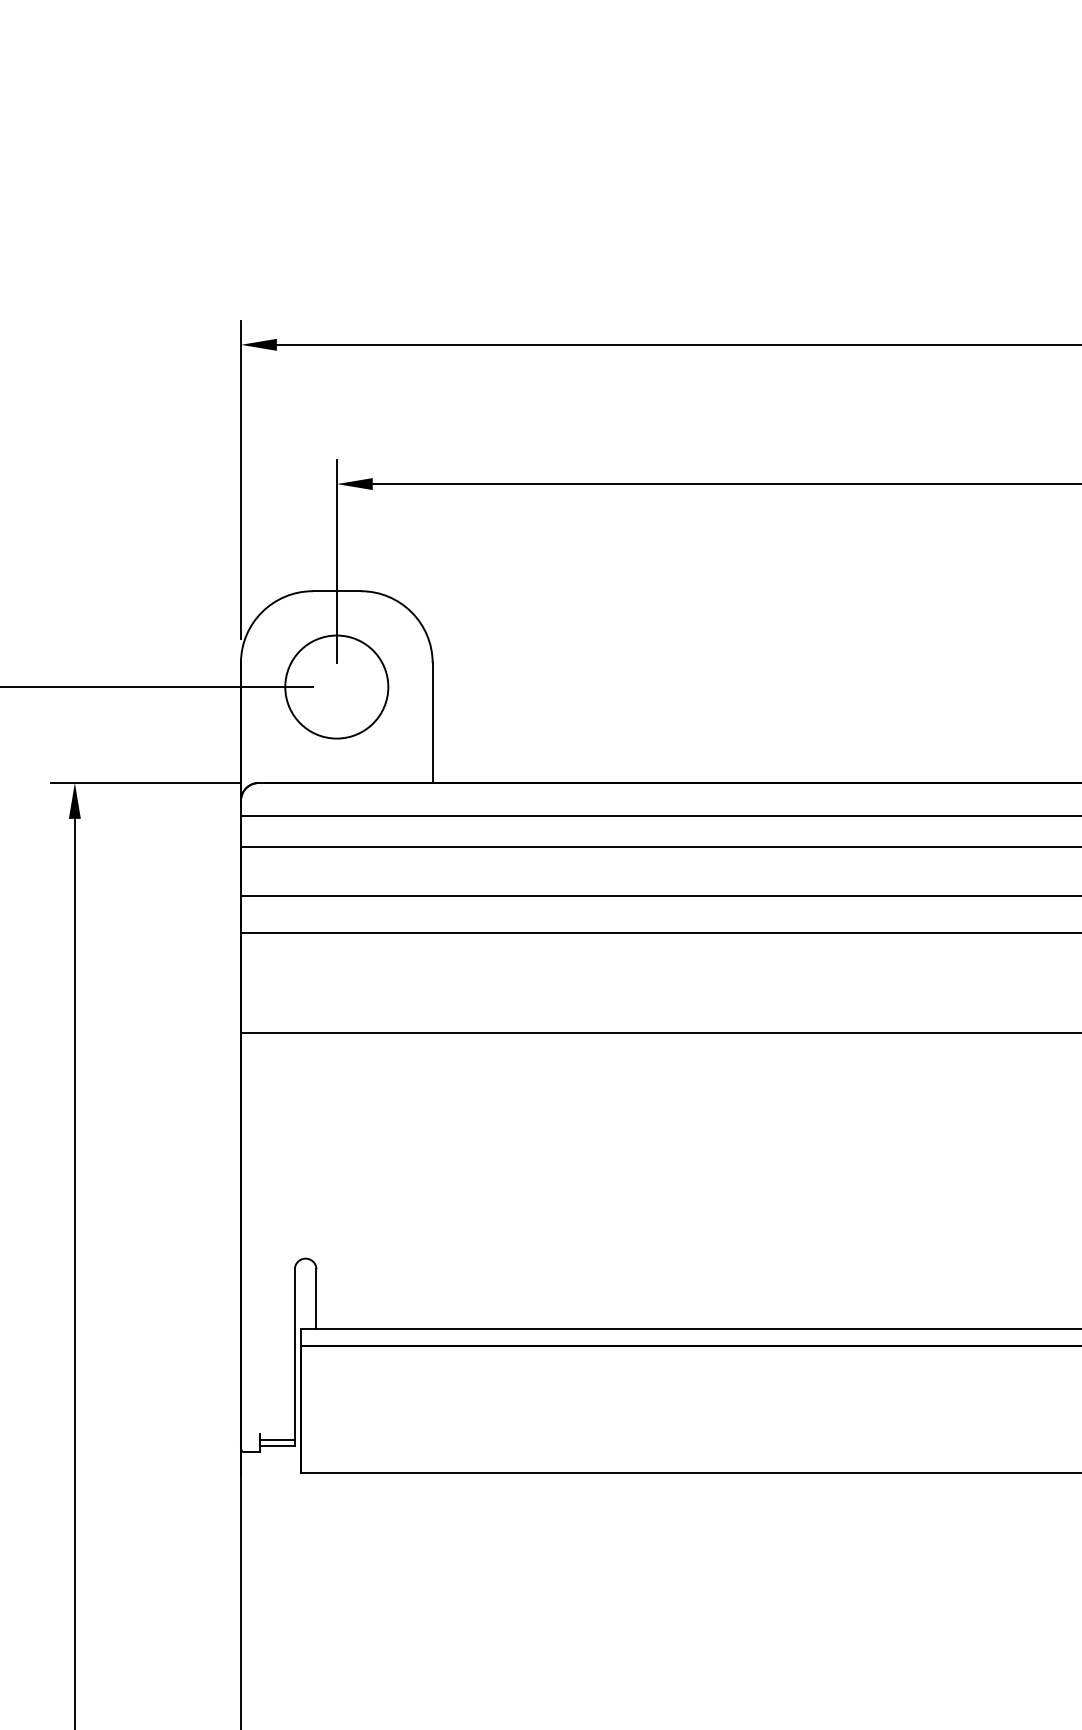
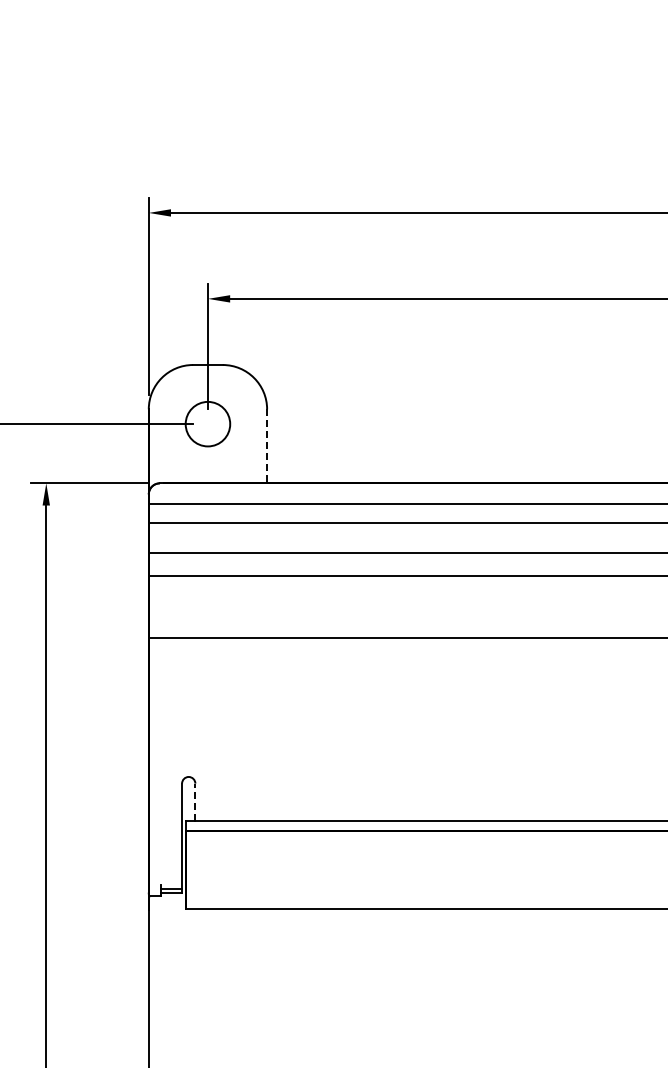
circle: (336, 685) -> (207, 423), size x0.7
line: (433, 723) -> (267, 446), solid -> dashed
line: (316, 1298) -> (195, 801), solid -> dashed

